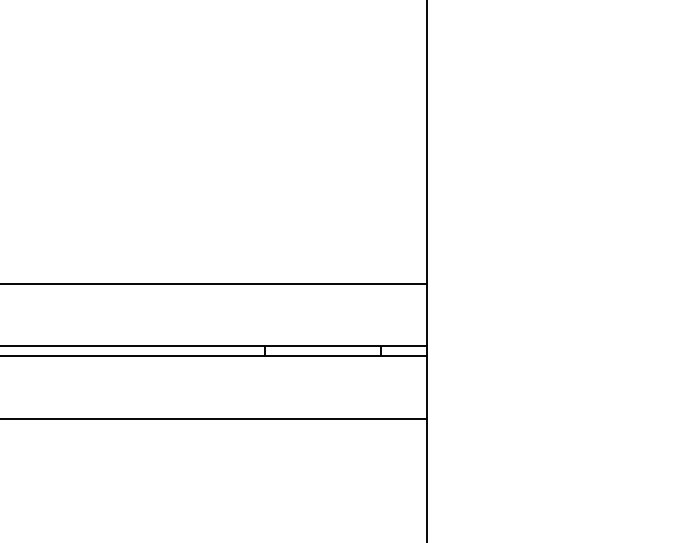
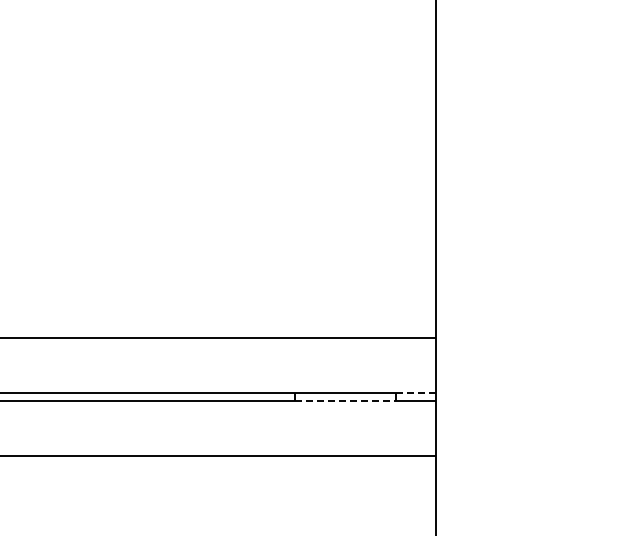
line: (404, 346) -> (416, 392), solid -> dashed
line: (324, 356) -> (346, 401), solid -> dashed

